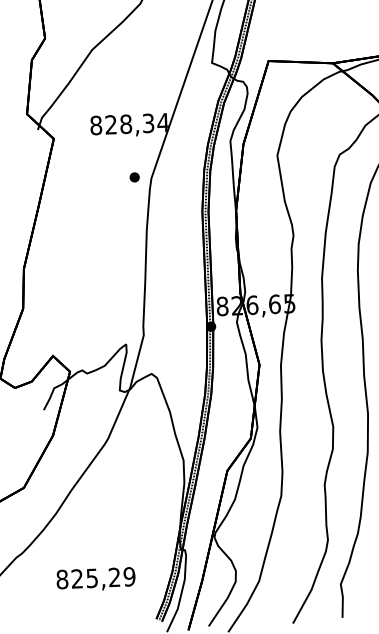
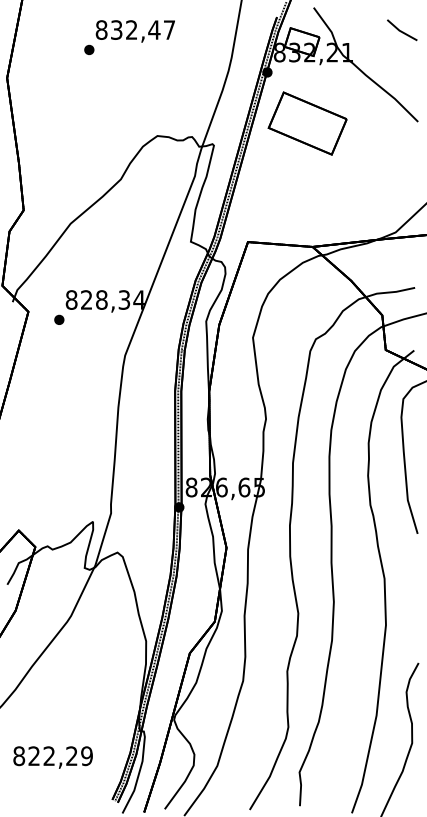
part: (134, 176) -> (59, 319), moved
text: (91, 578) -> (48, 756), 825,29 -> 822,29

